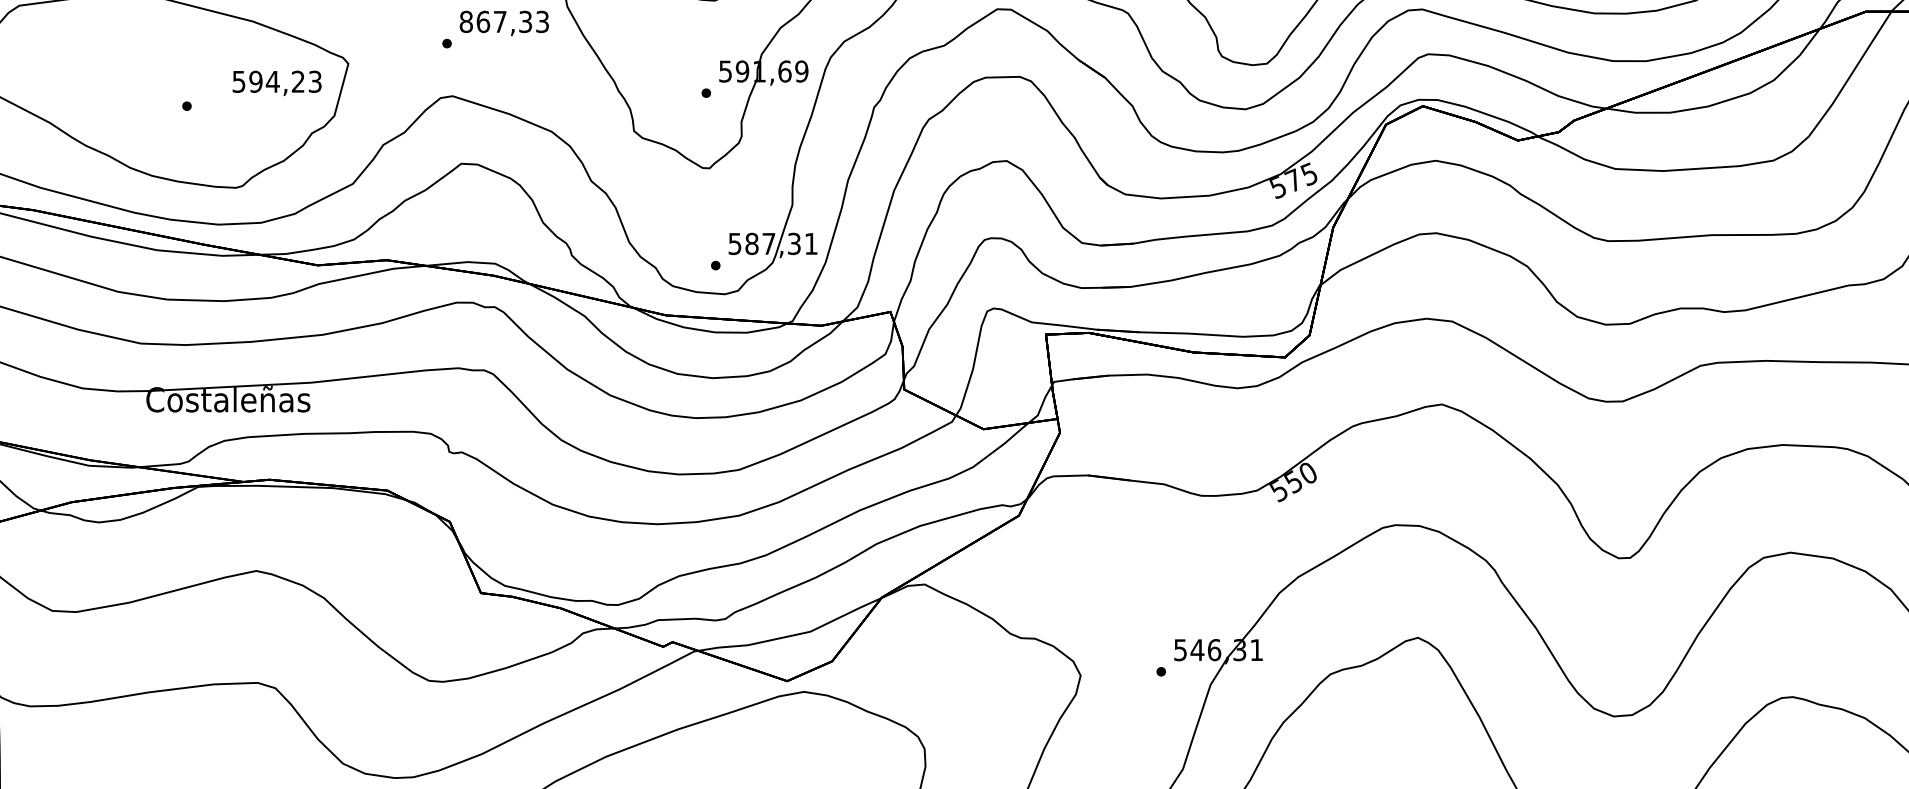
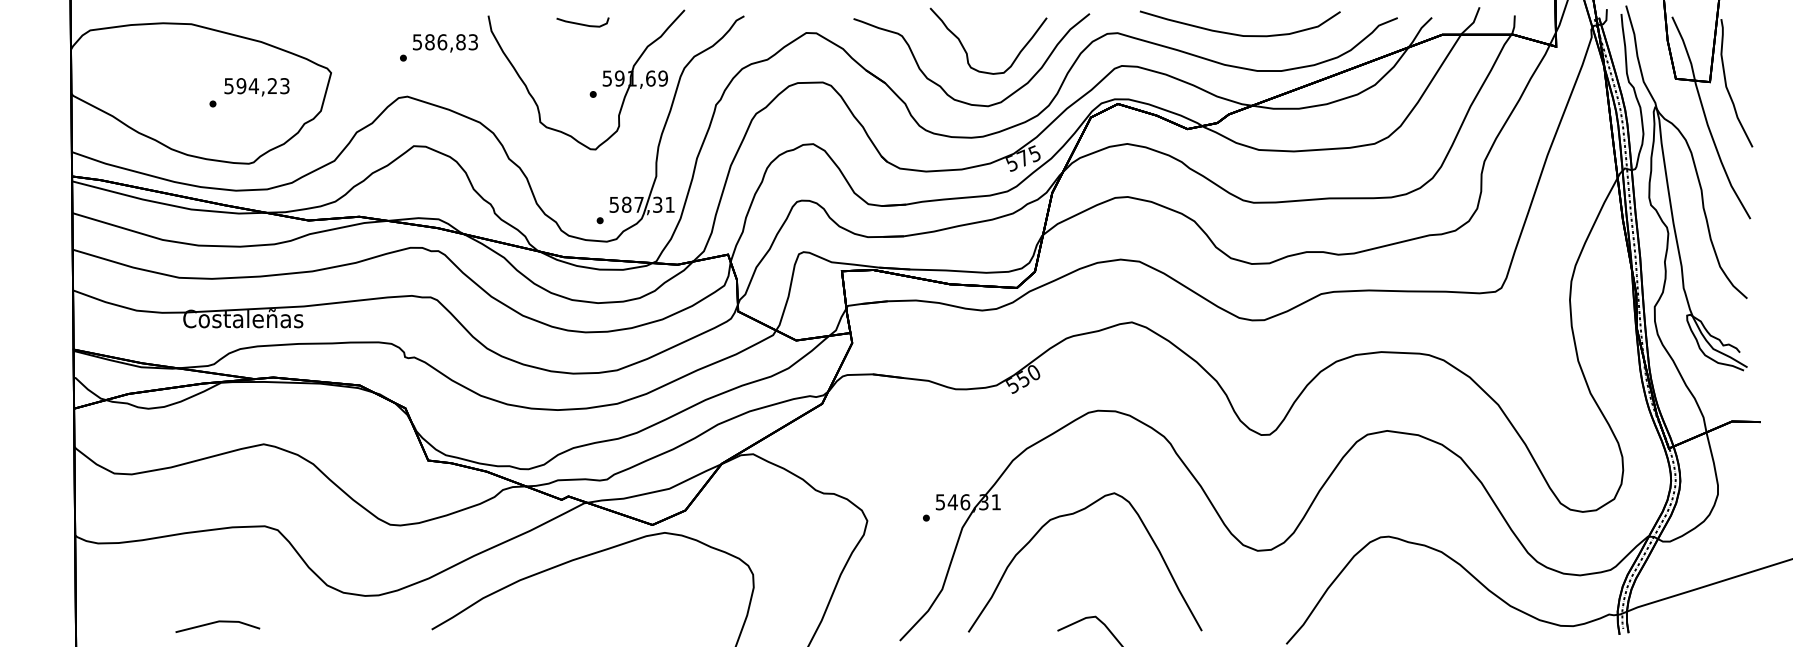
text: (494, 22) -> (438, 42), 867,33 -> 586,83
text: (276, 83) -> (256, 87), moved

